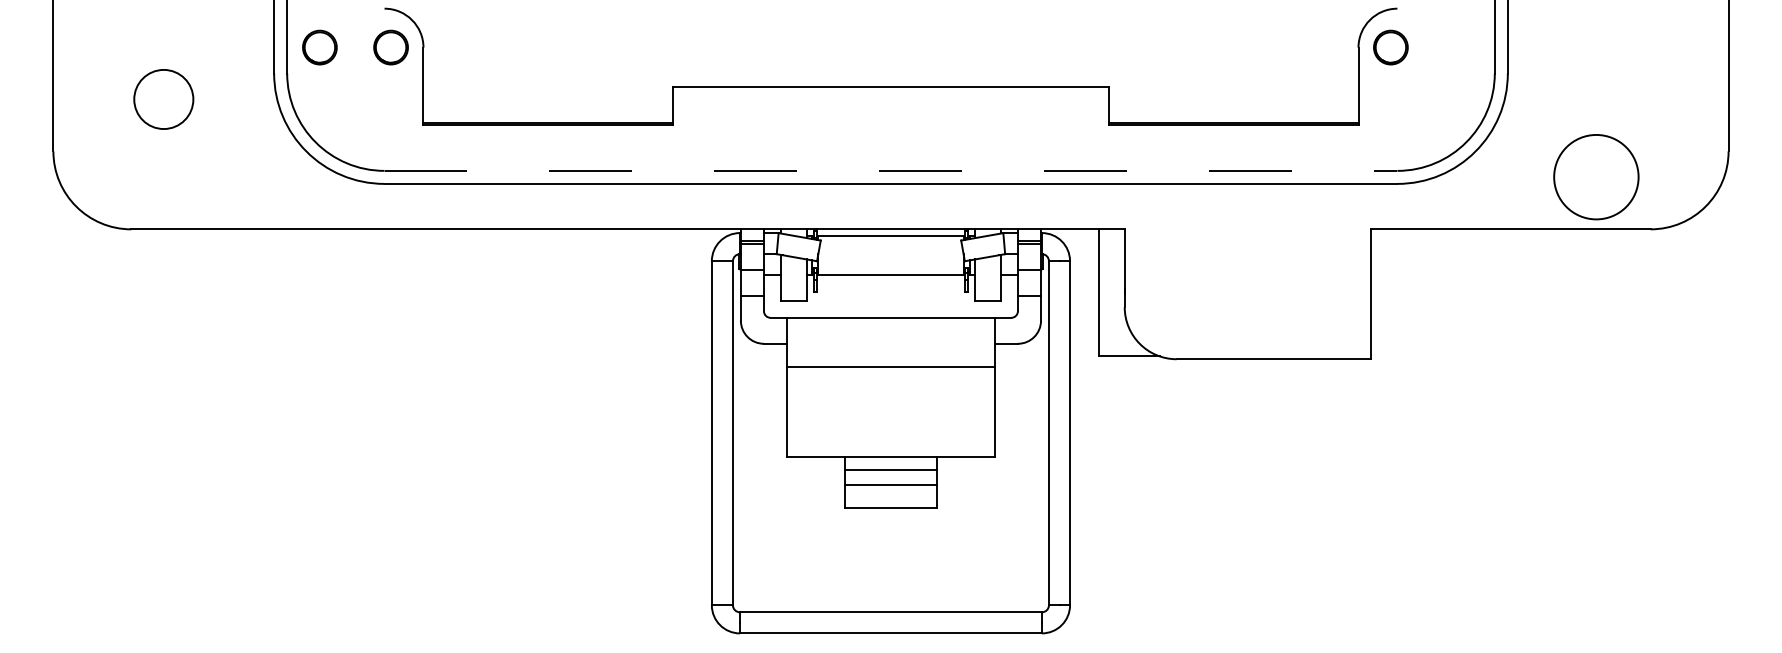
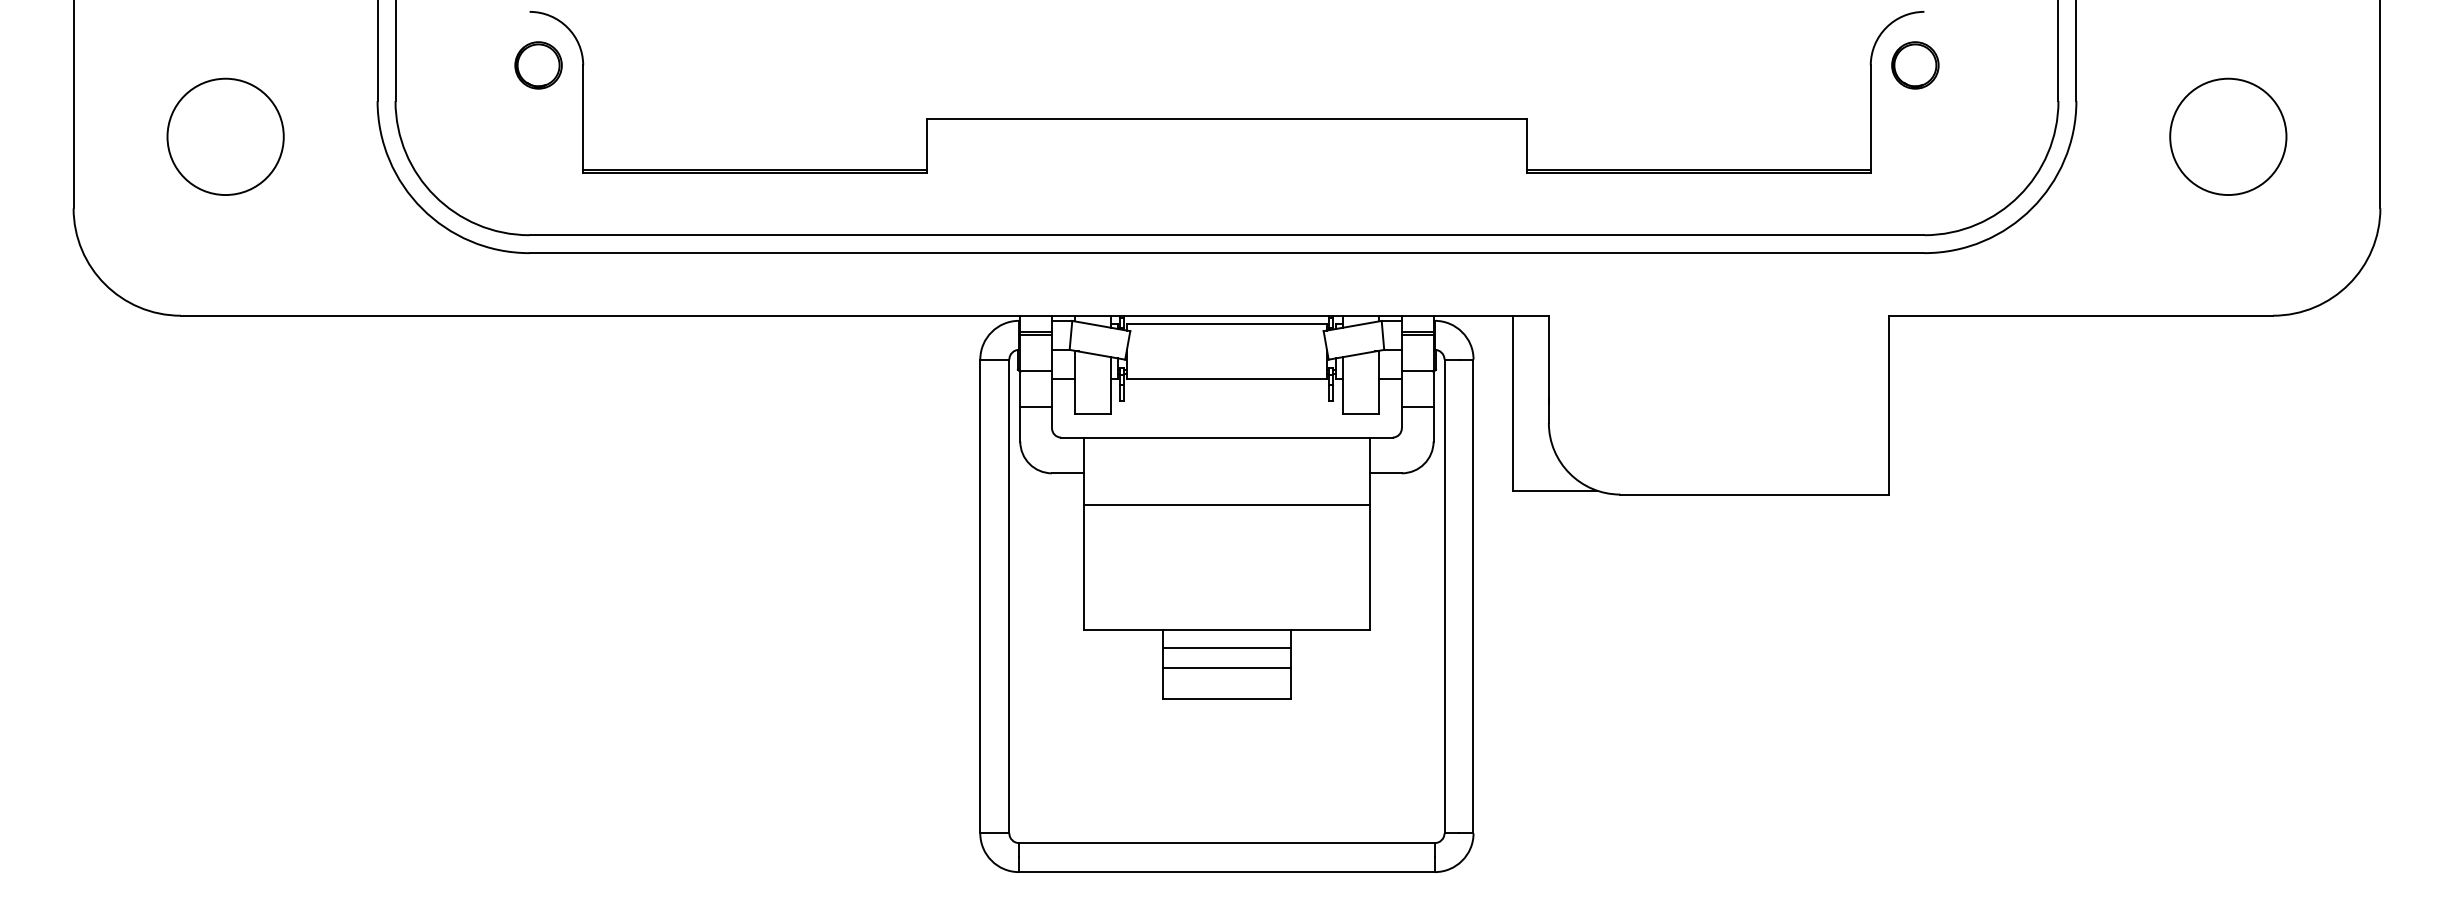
part: (319, 47) -> (440, 65), removed
circle: (163, 99) -> (225, 136), size x1.43
line: (891, 171) -> (1227, 235), dashed -> solid
circle: (1596, 176) -> (2228, 136), moved

